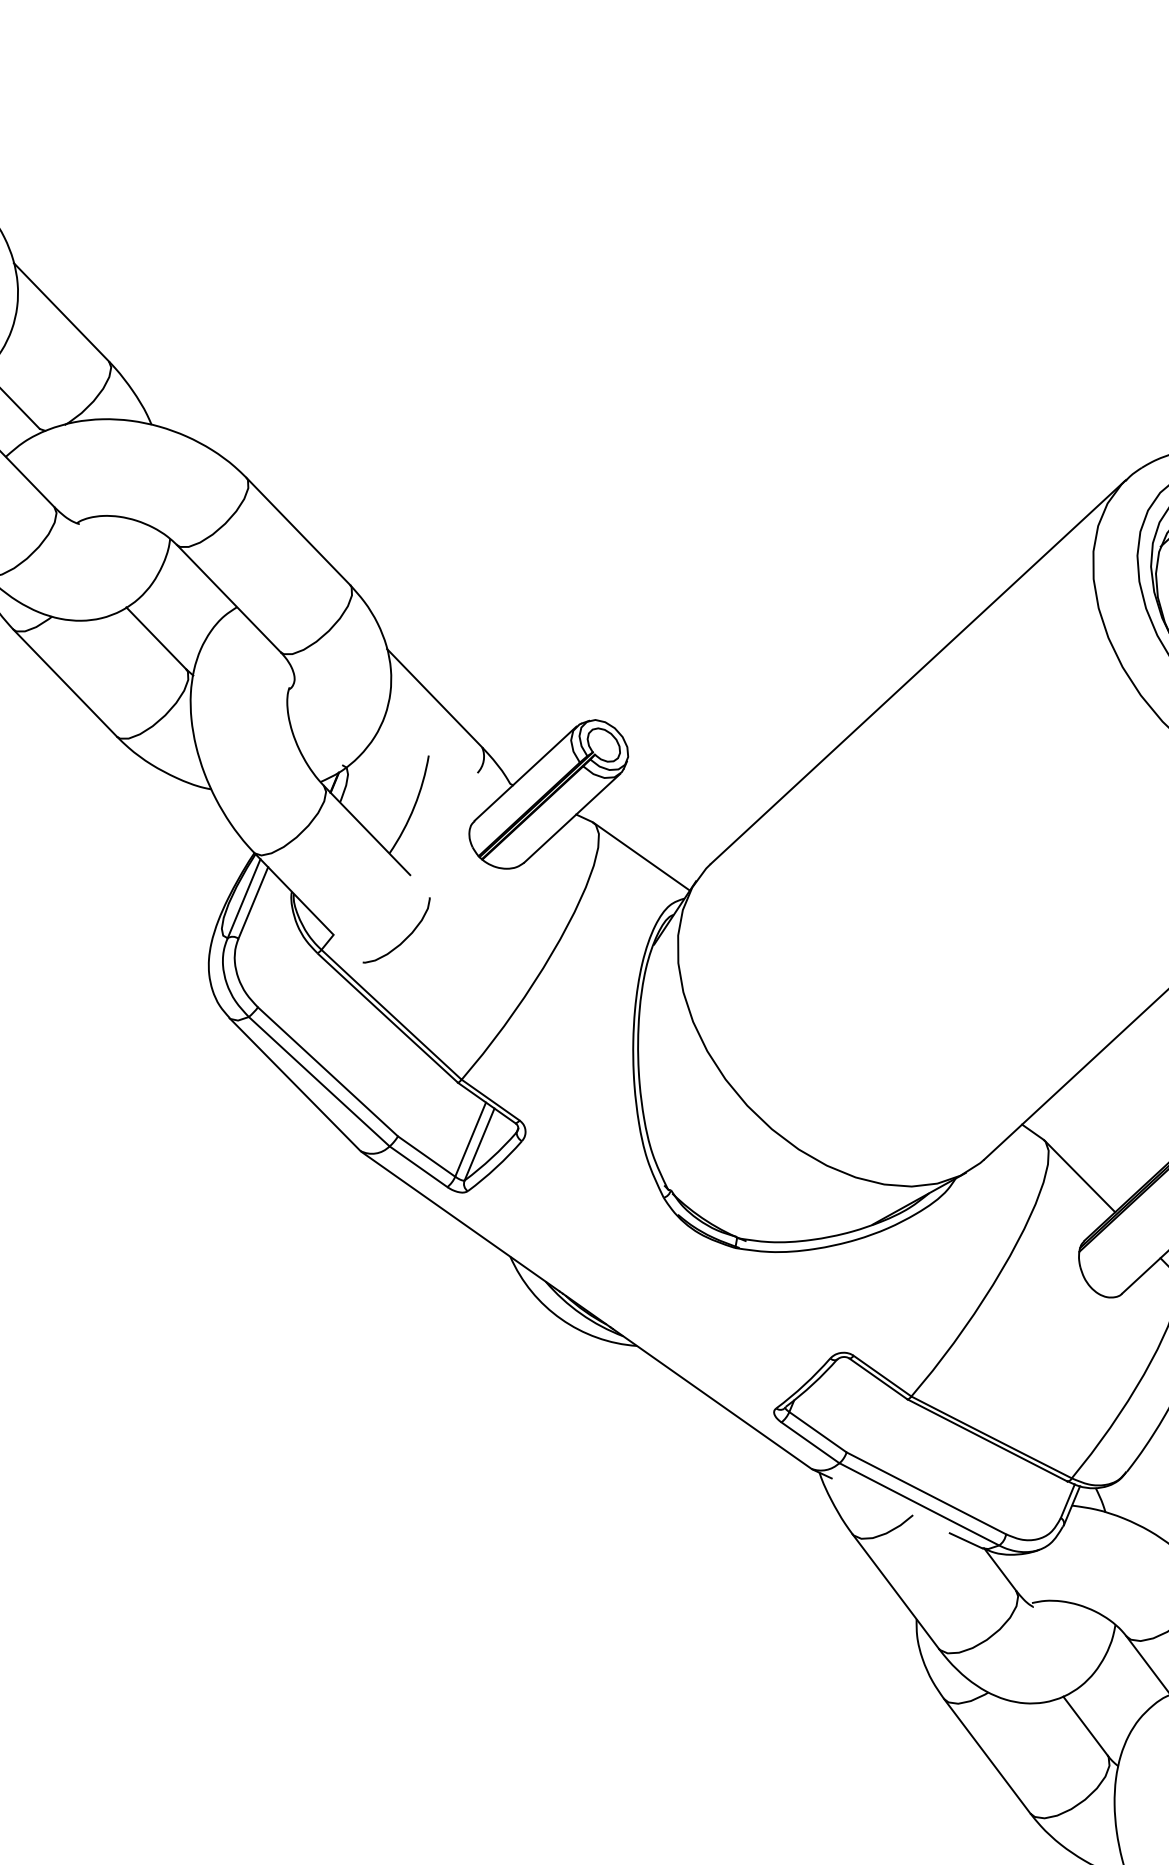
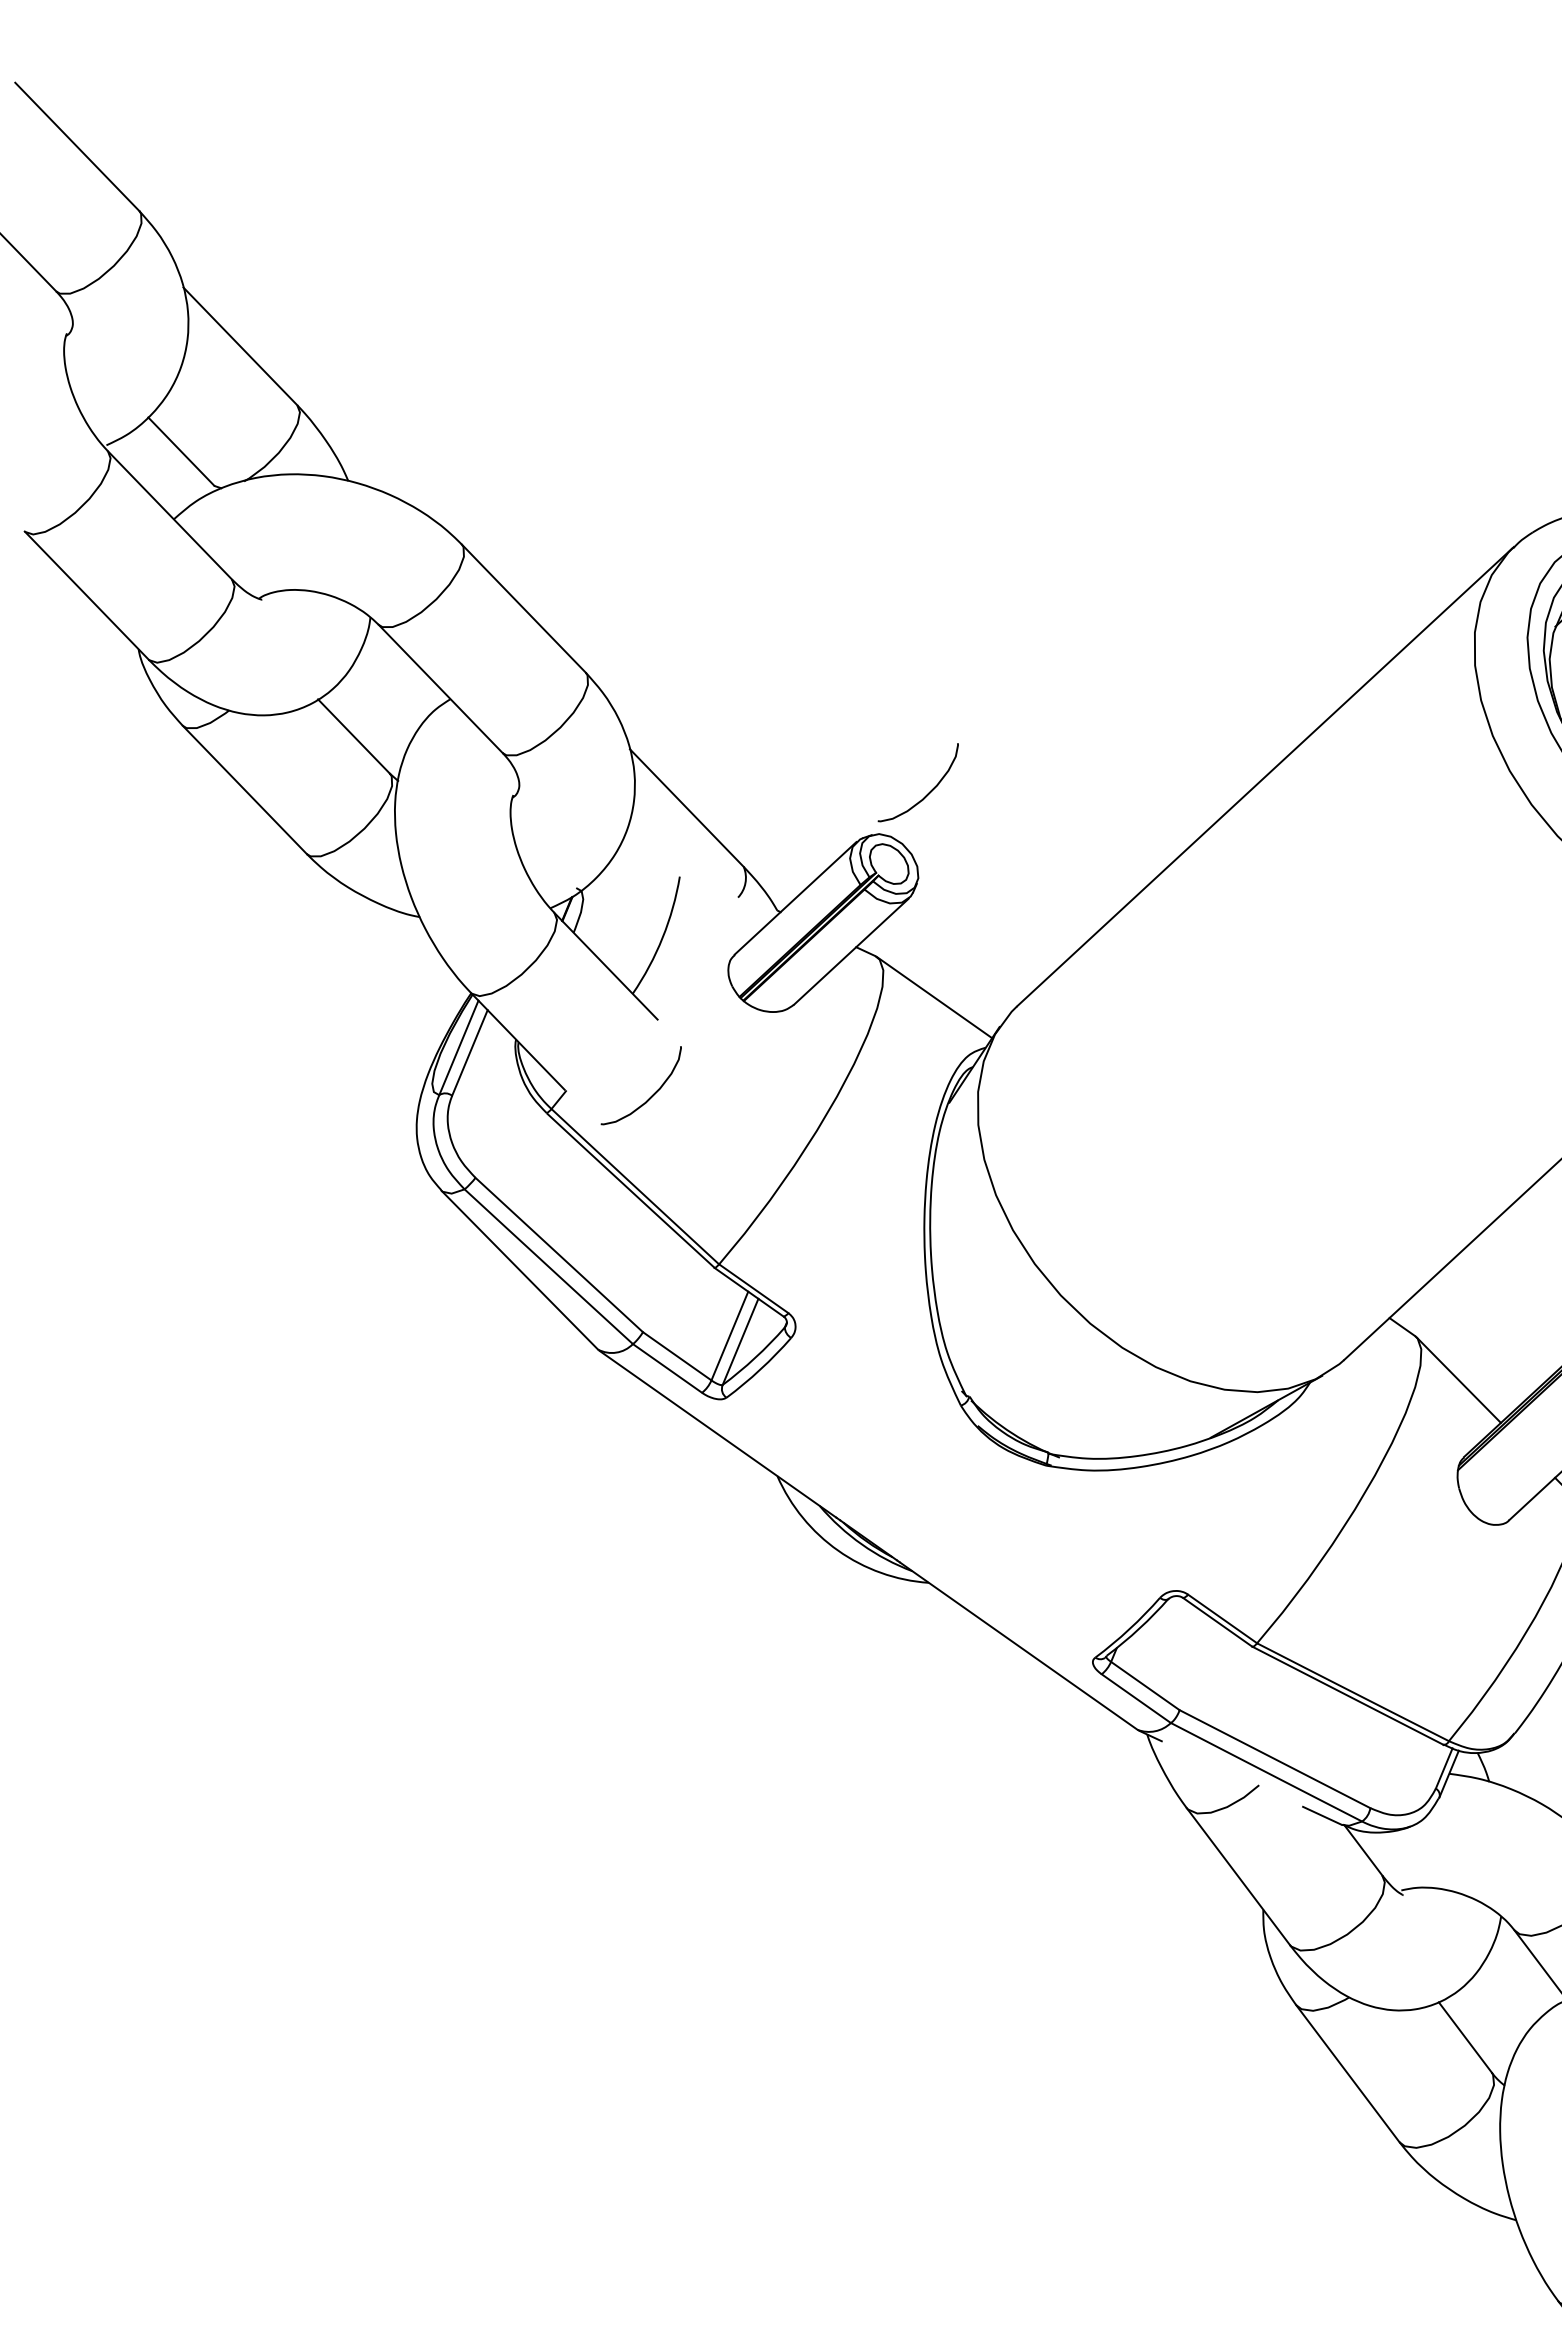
curve: (636, 685) -> (928, 792), added

